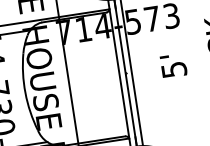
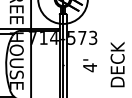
text: (174, 69) -> (90, 67), 5' -> 4'

